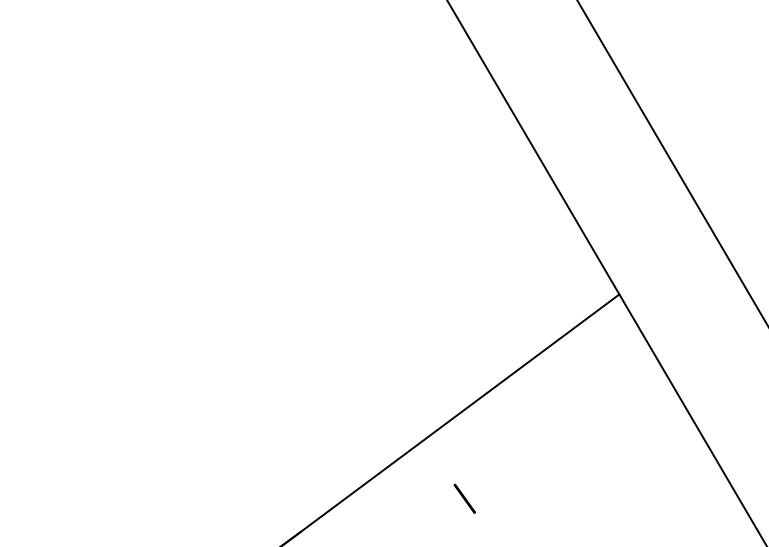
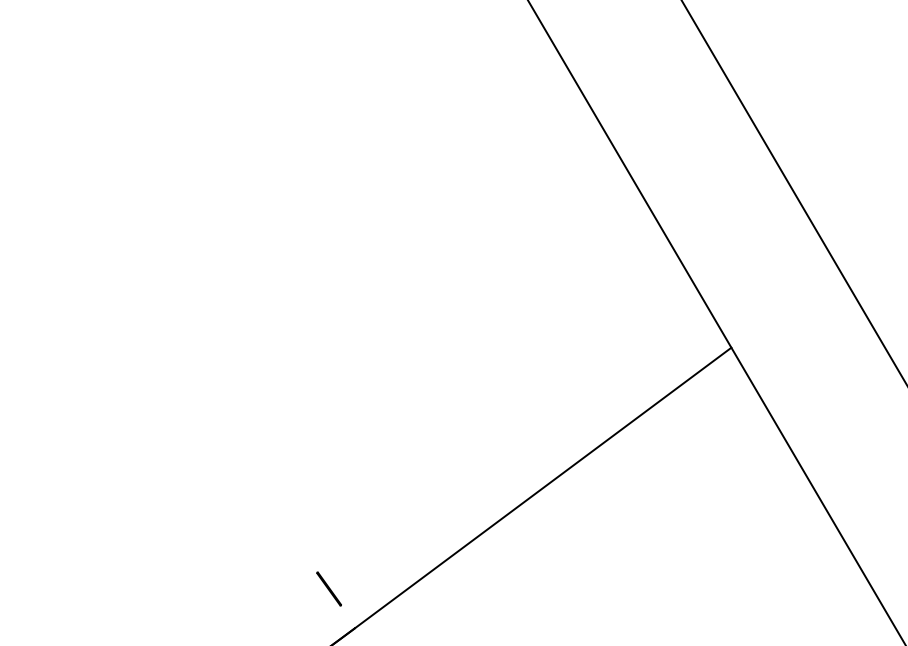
line: (464, 498) -> (328, 588), moved

